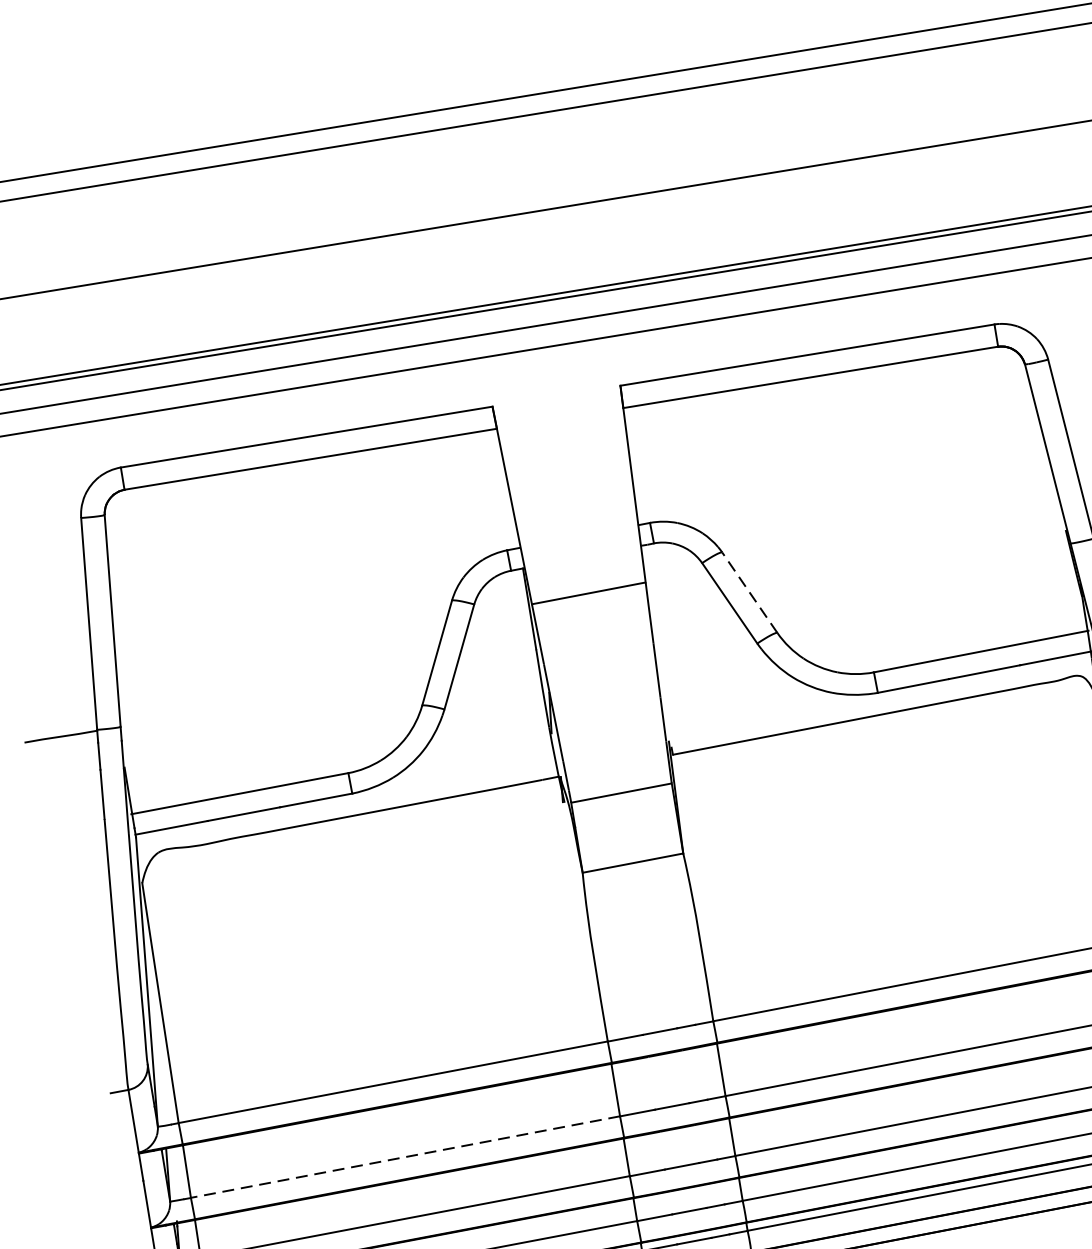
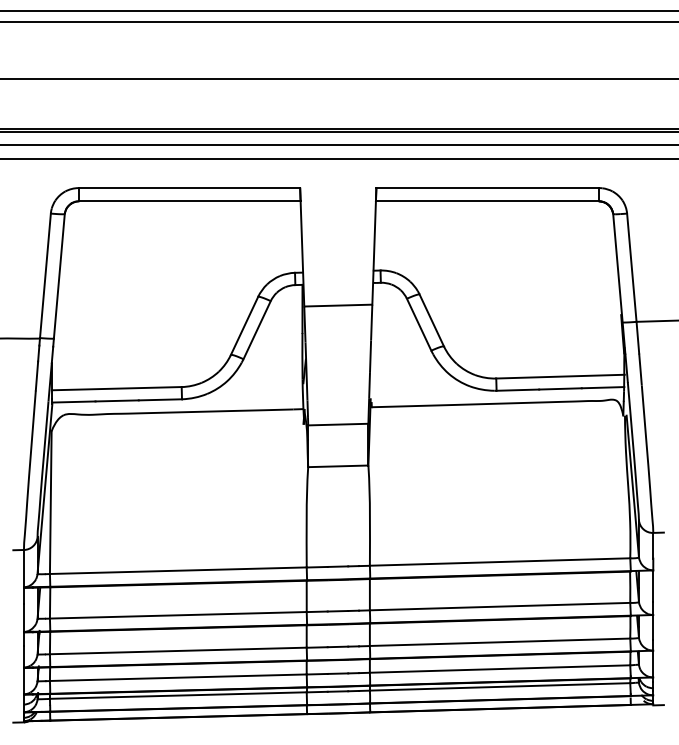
line: (749, 592) -> (431, 320), dashed -> solid
line: (404, 1157) -> (177, 615), dashed -> solid

